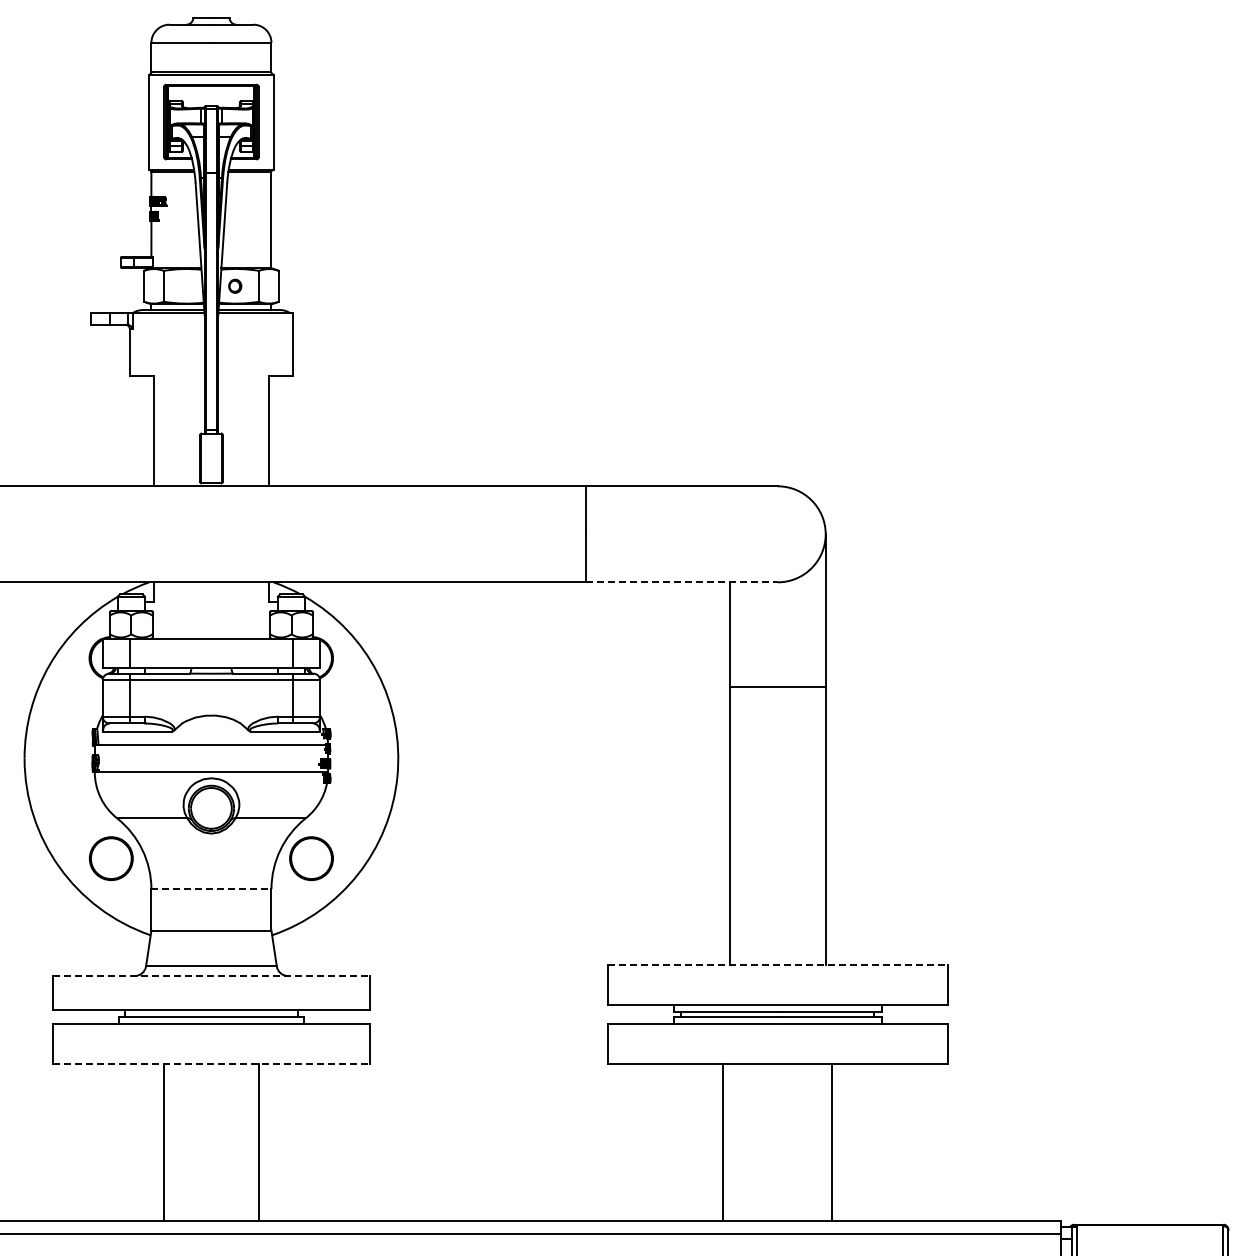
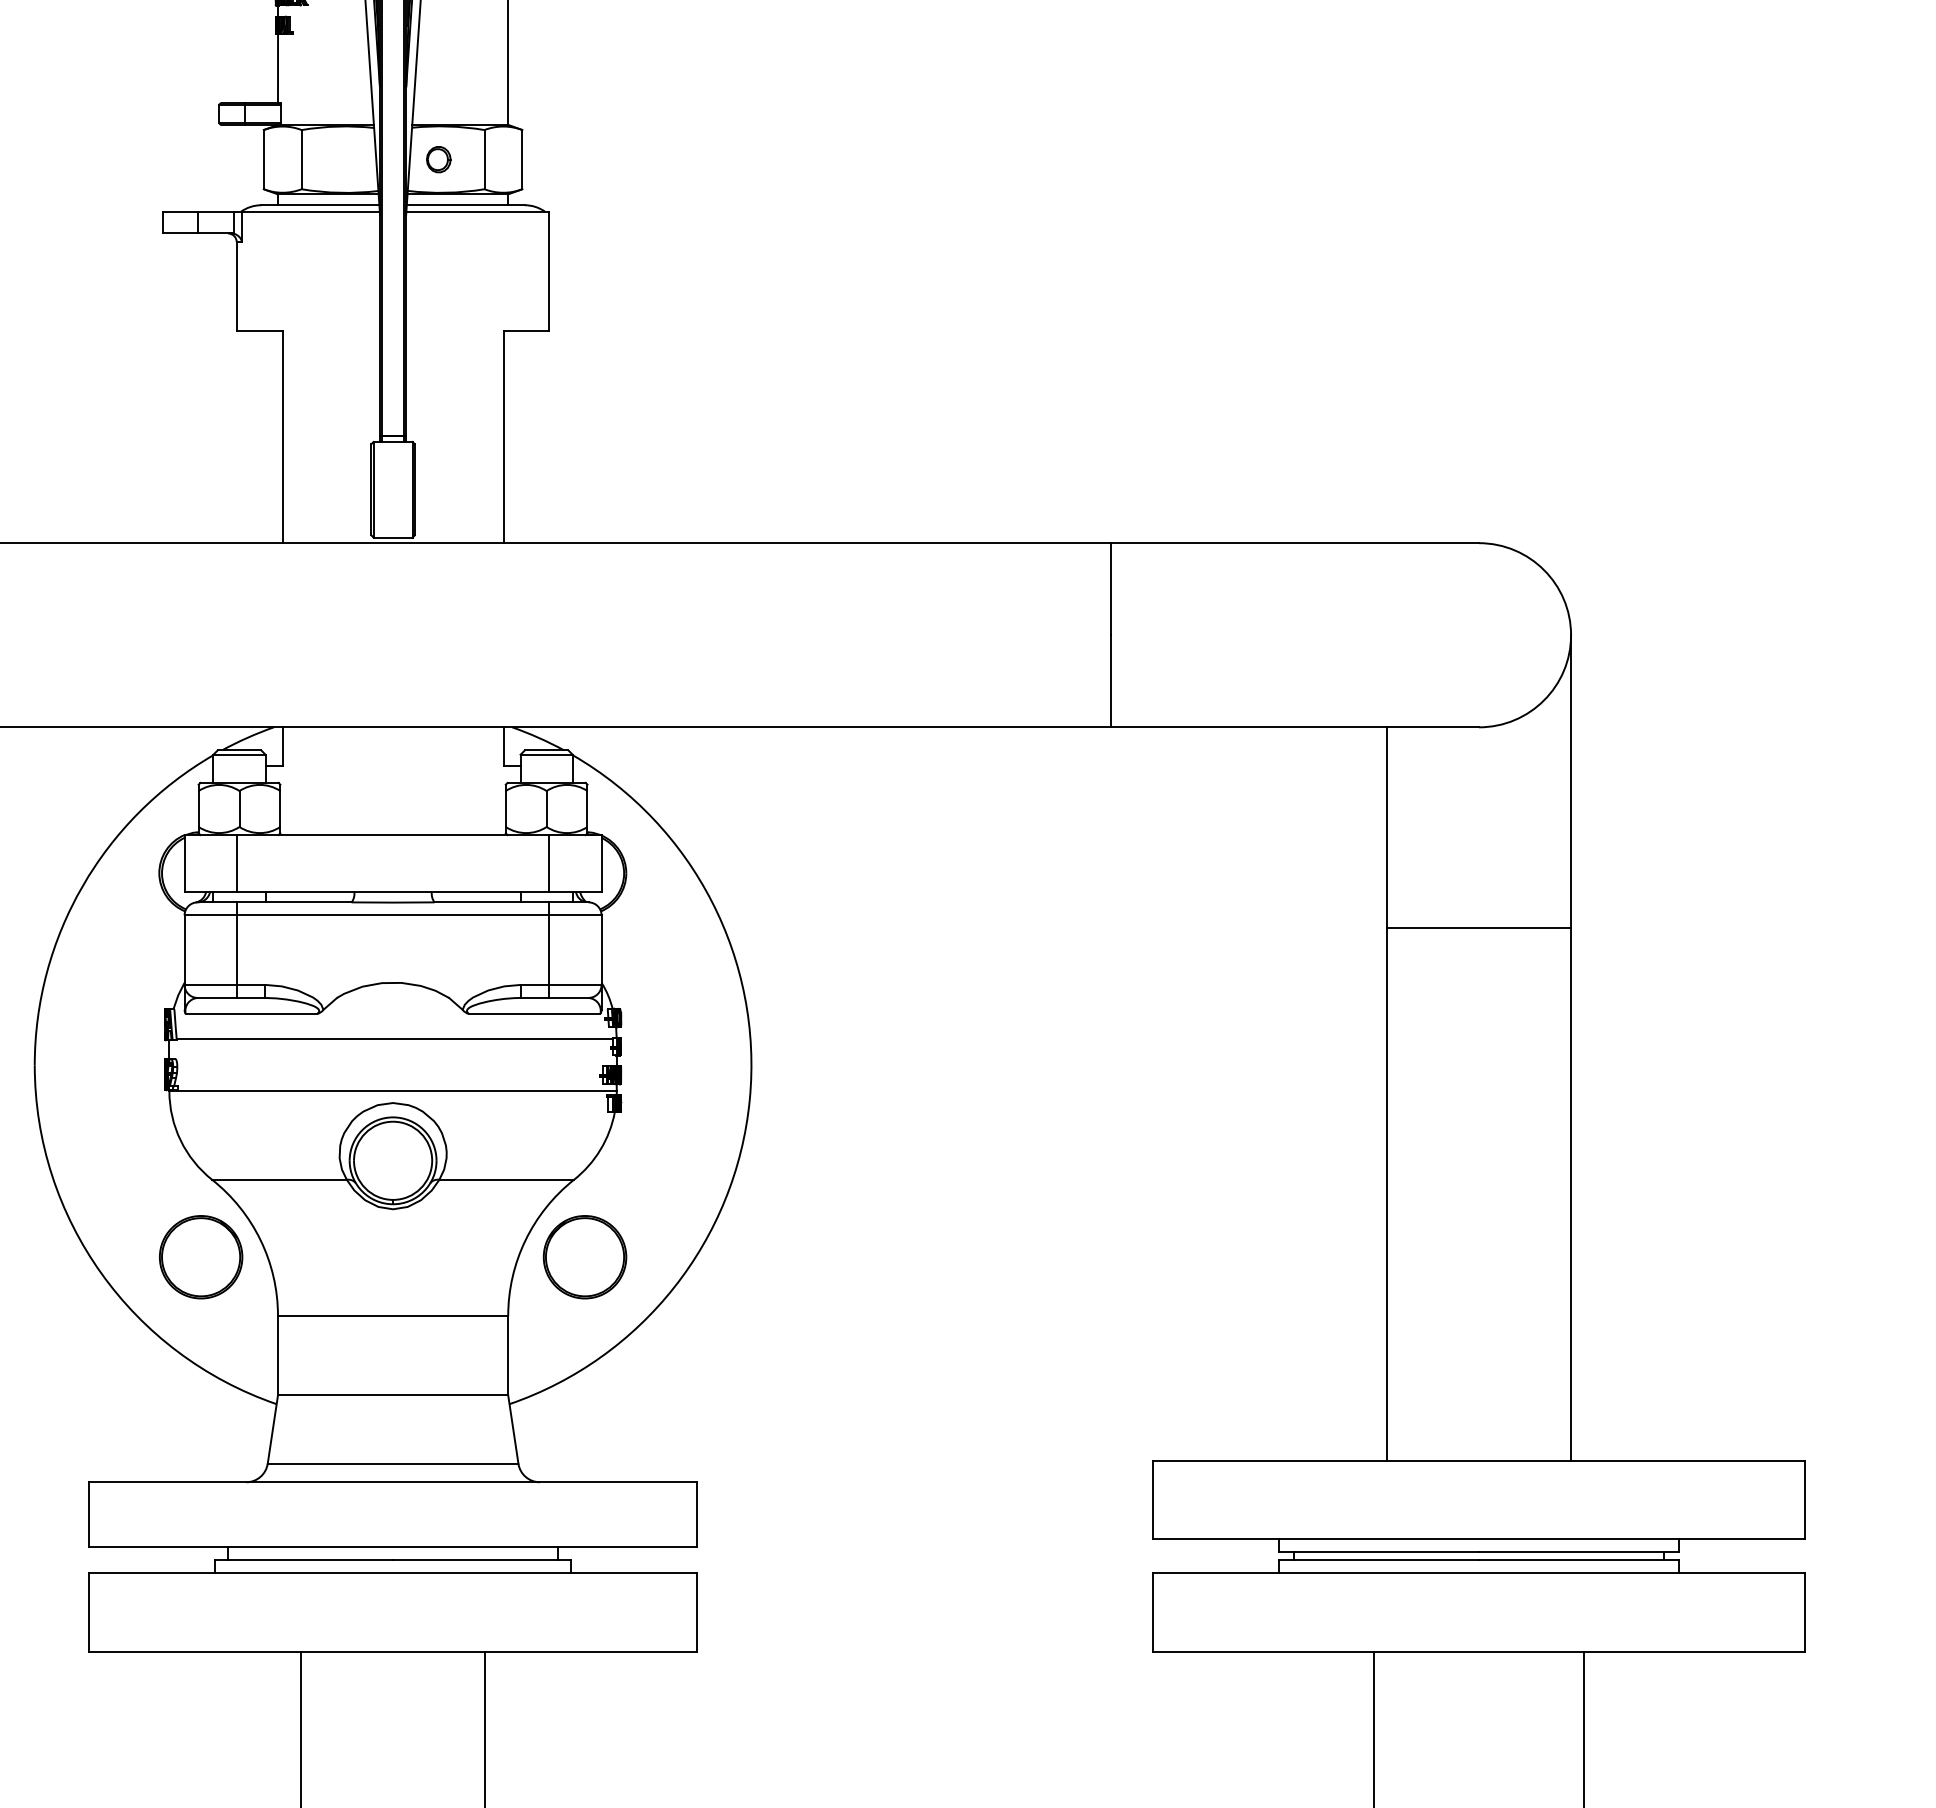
line: (682, 582) -> (1296, 727), dashed -> solid
line: (211, 889) -> (393, 1316), dashed -> solid
line: (777, 964) -> (1478, 1460), dashed -> solid
line: (211, 976) -> (393, 1483), dashed -> solid
line: (211, 1064) -> (393, 1651), dashed -> solid

